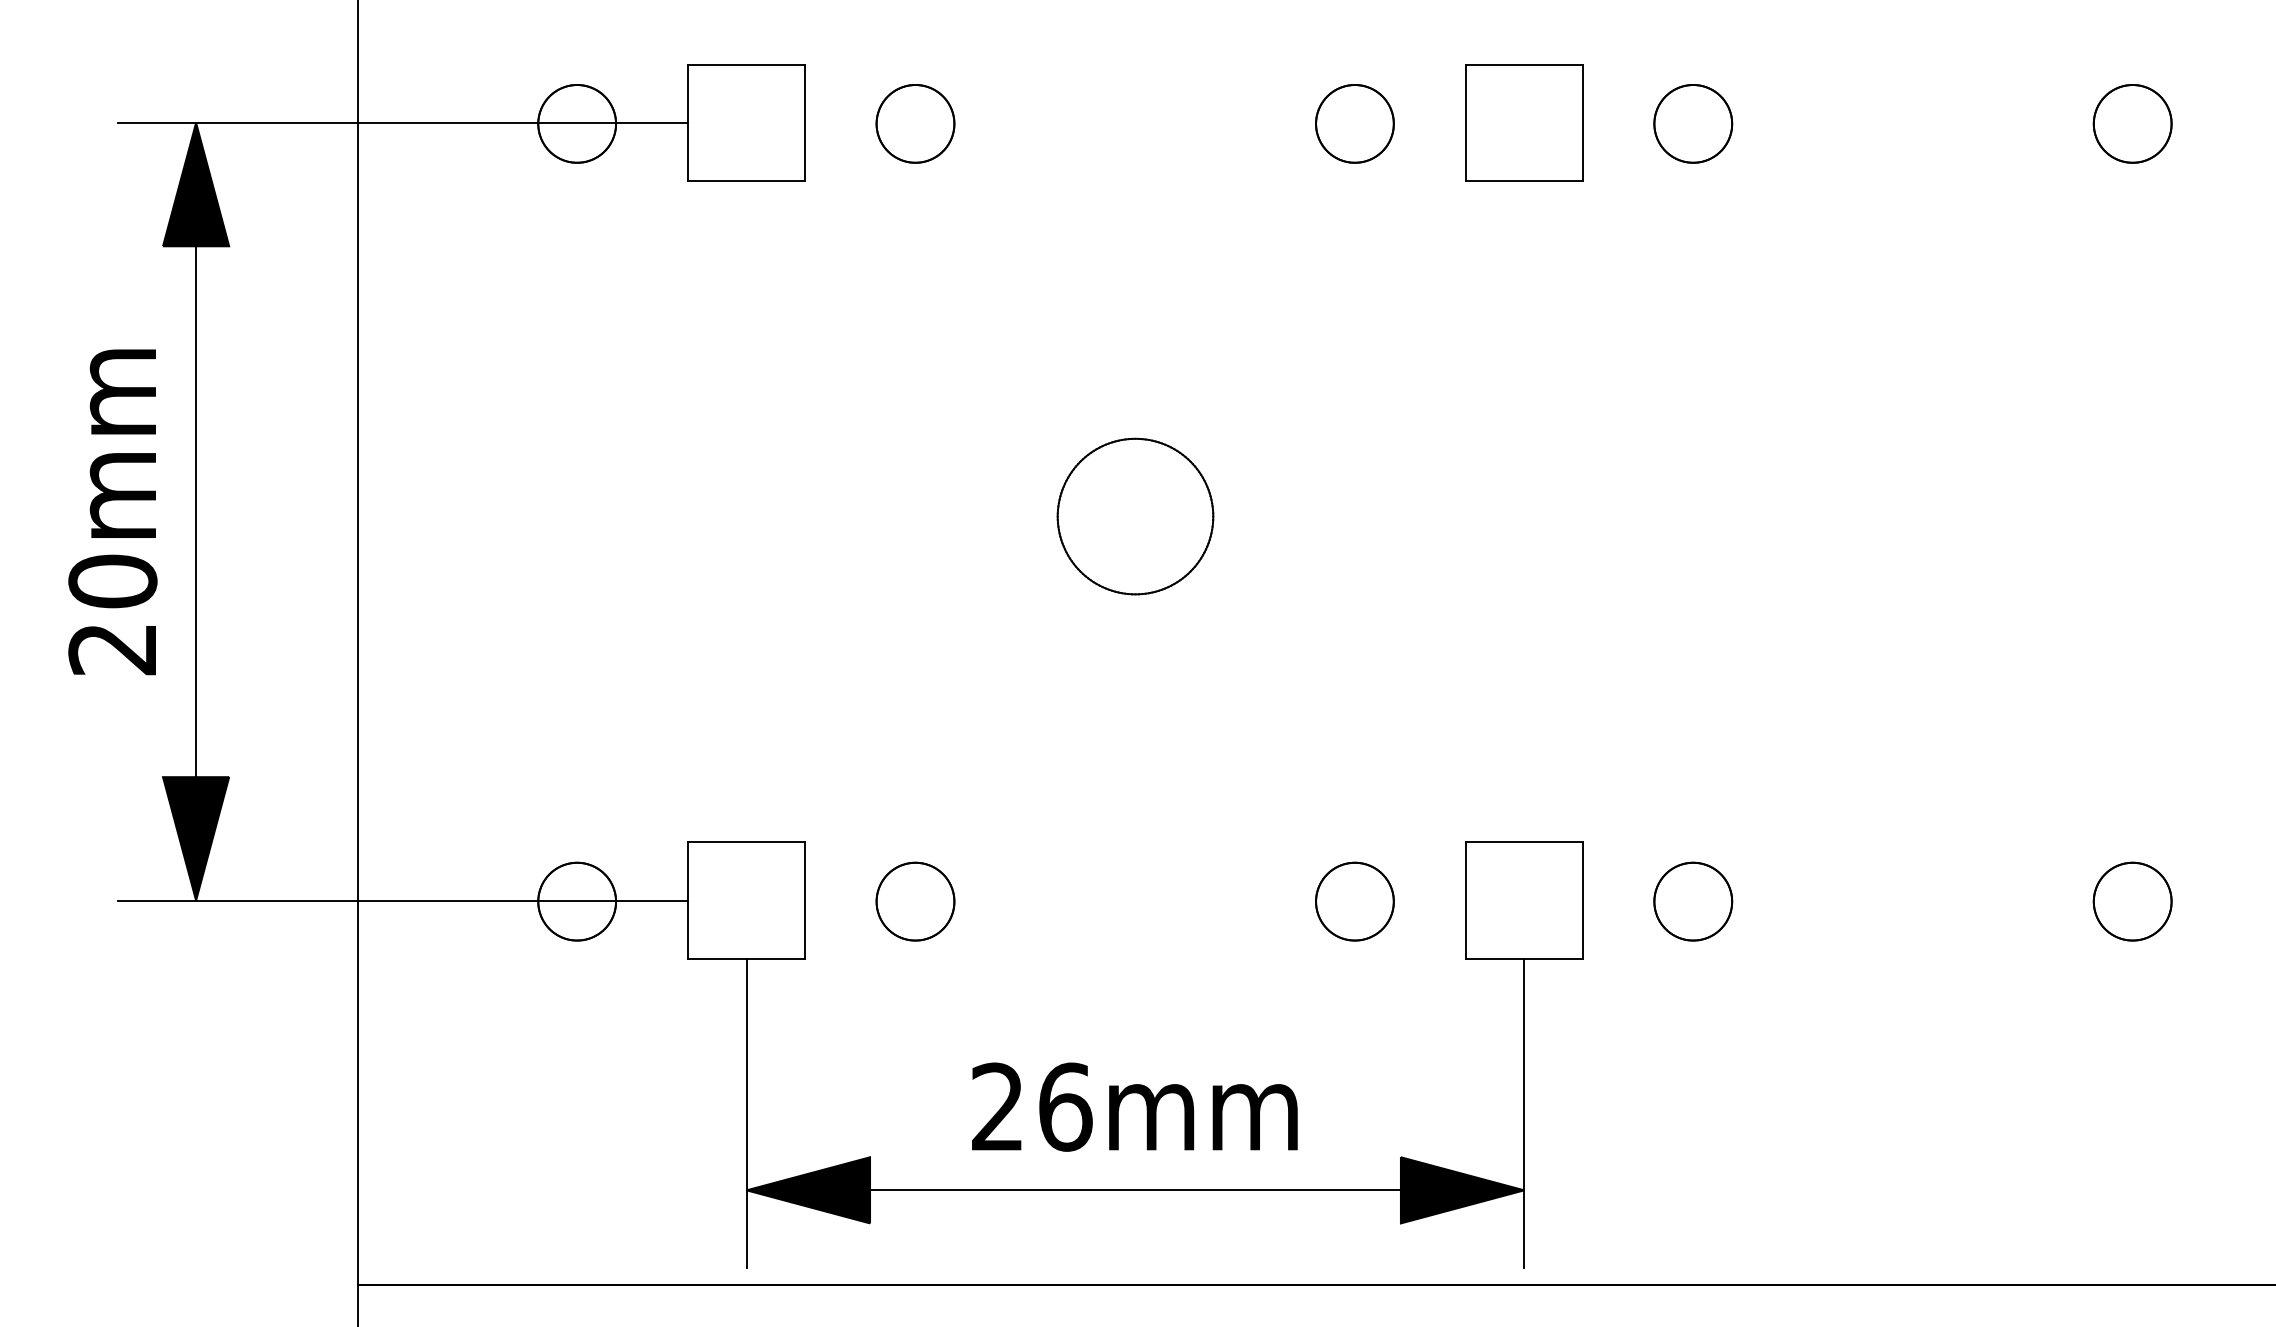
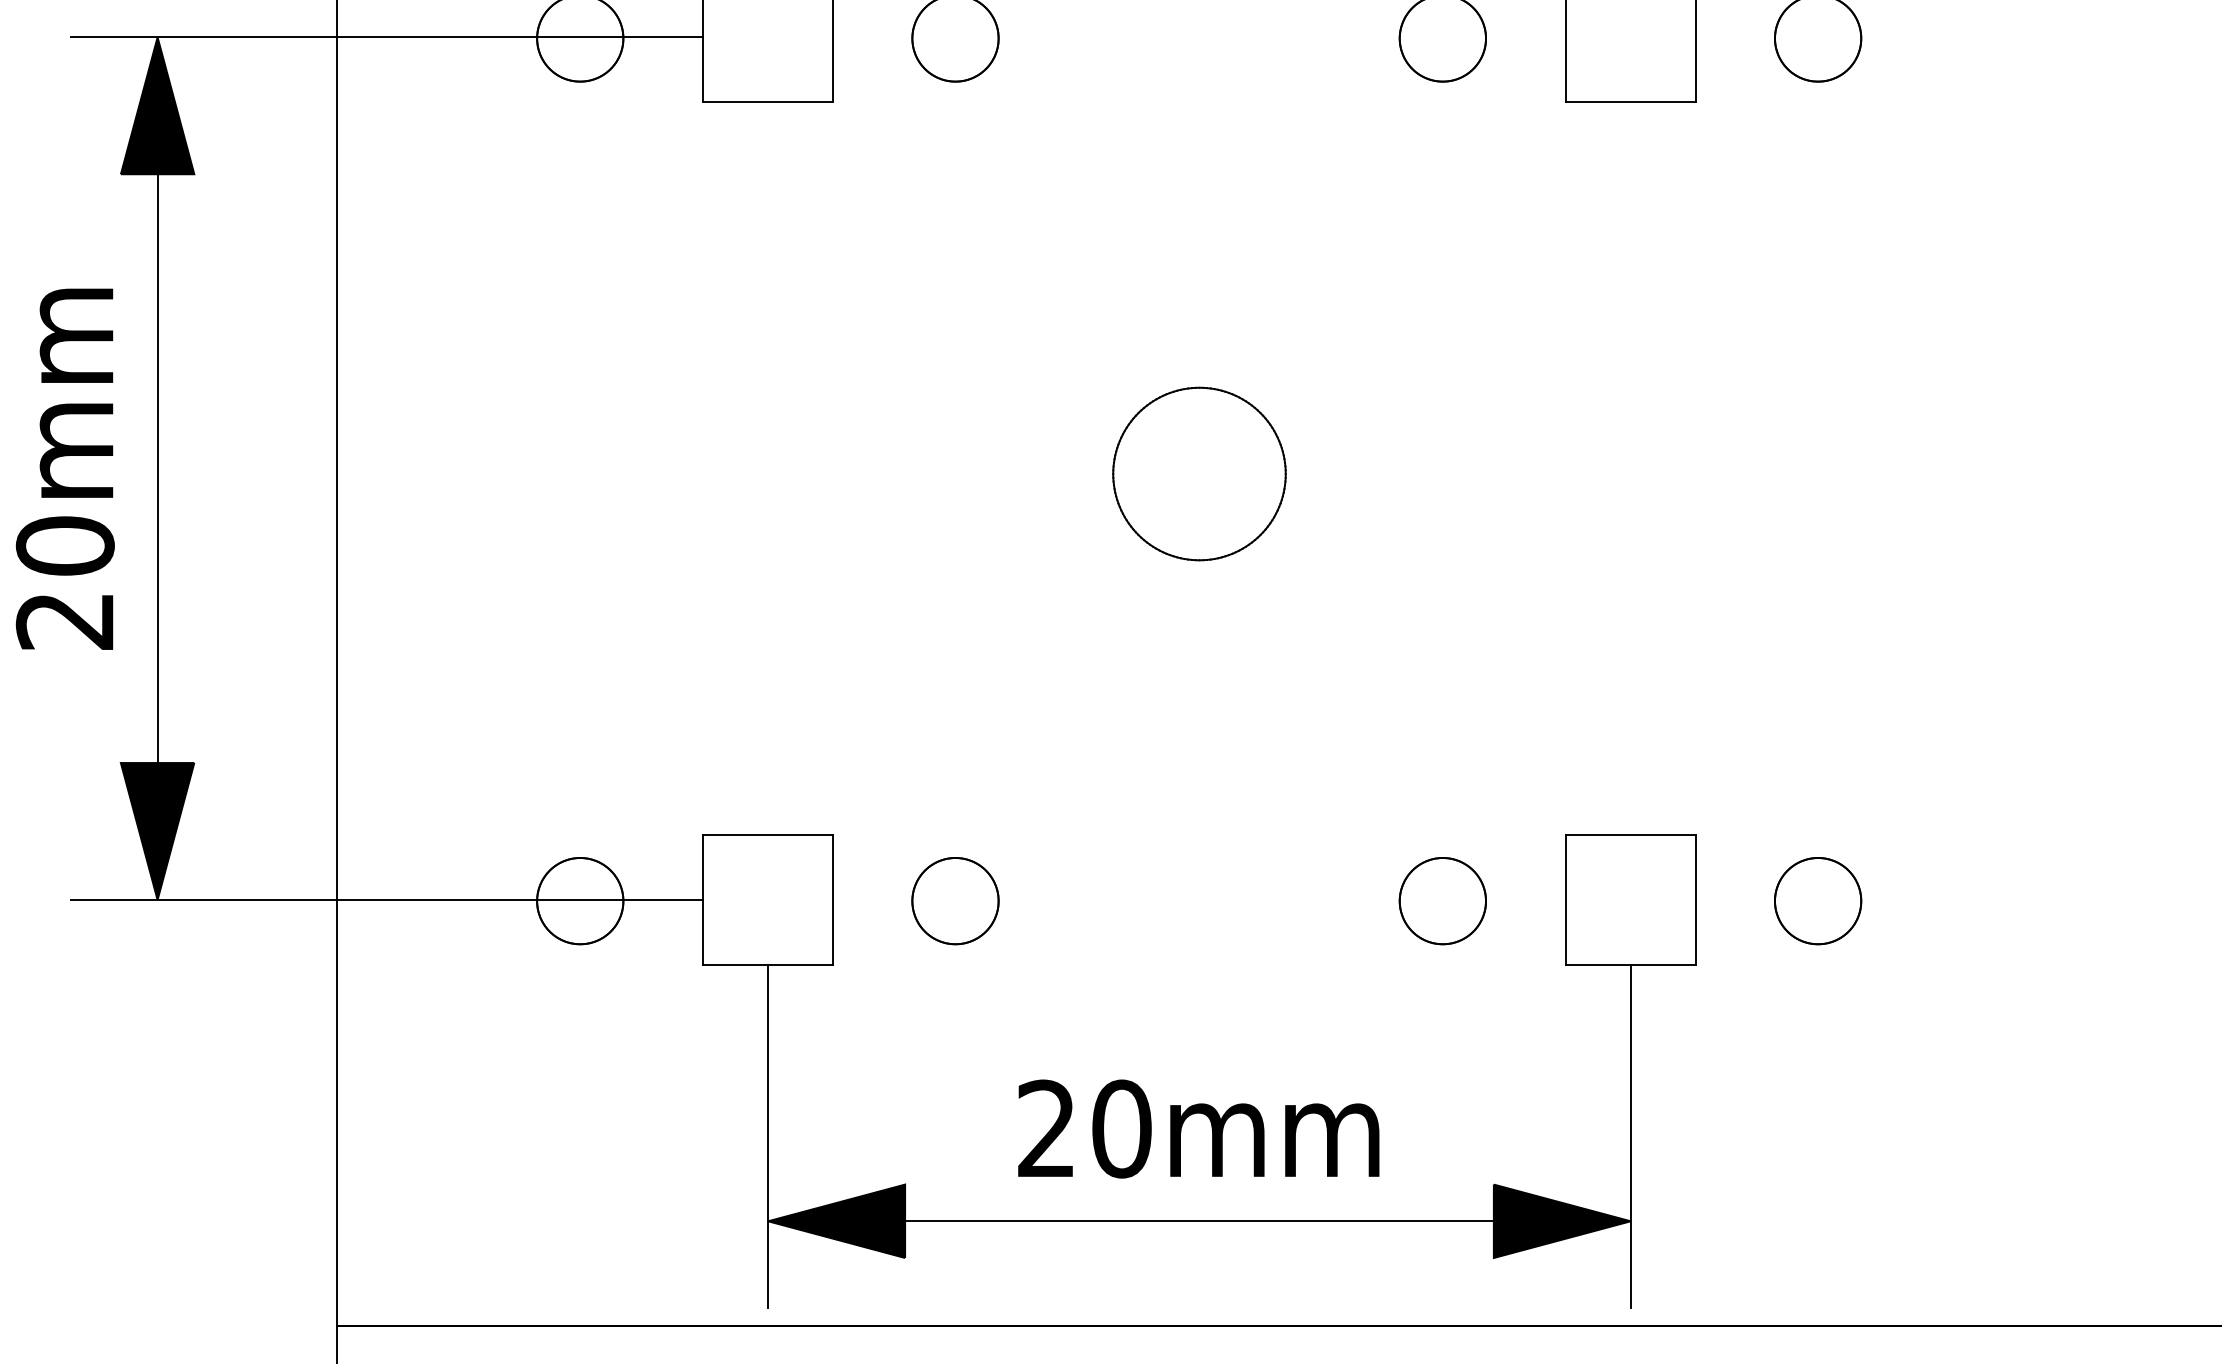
text: (1065, 1106) -> (1121, 1128), 26mm -> 20mm

